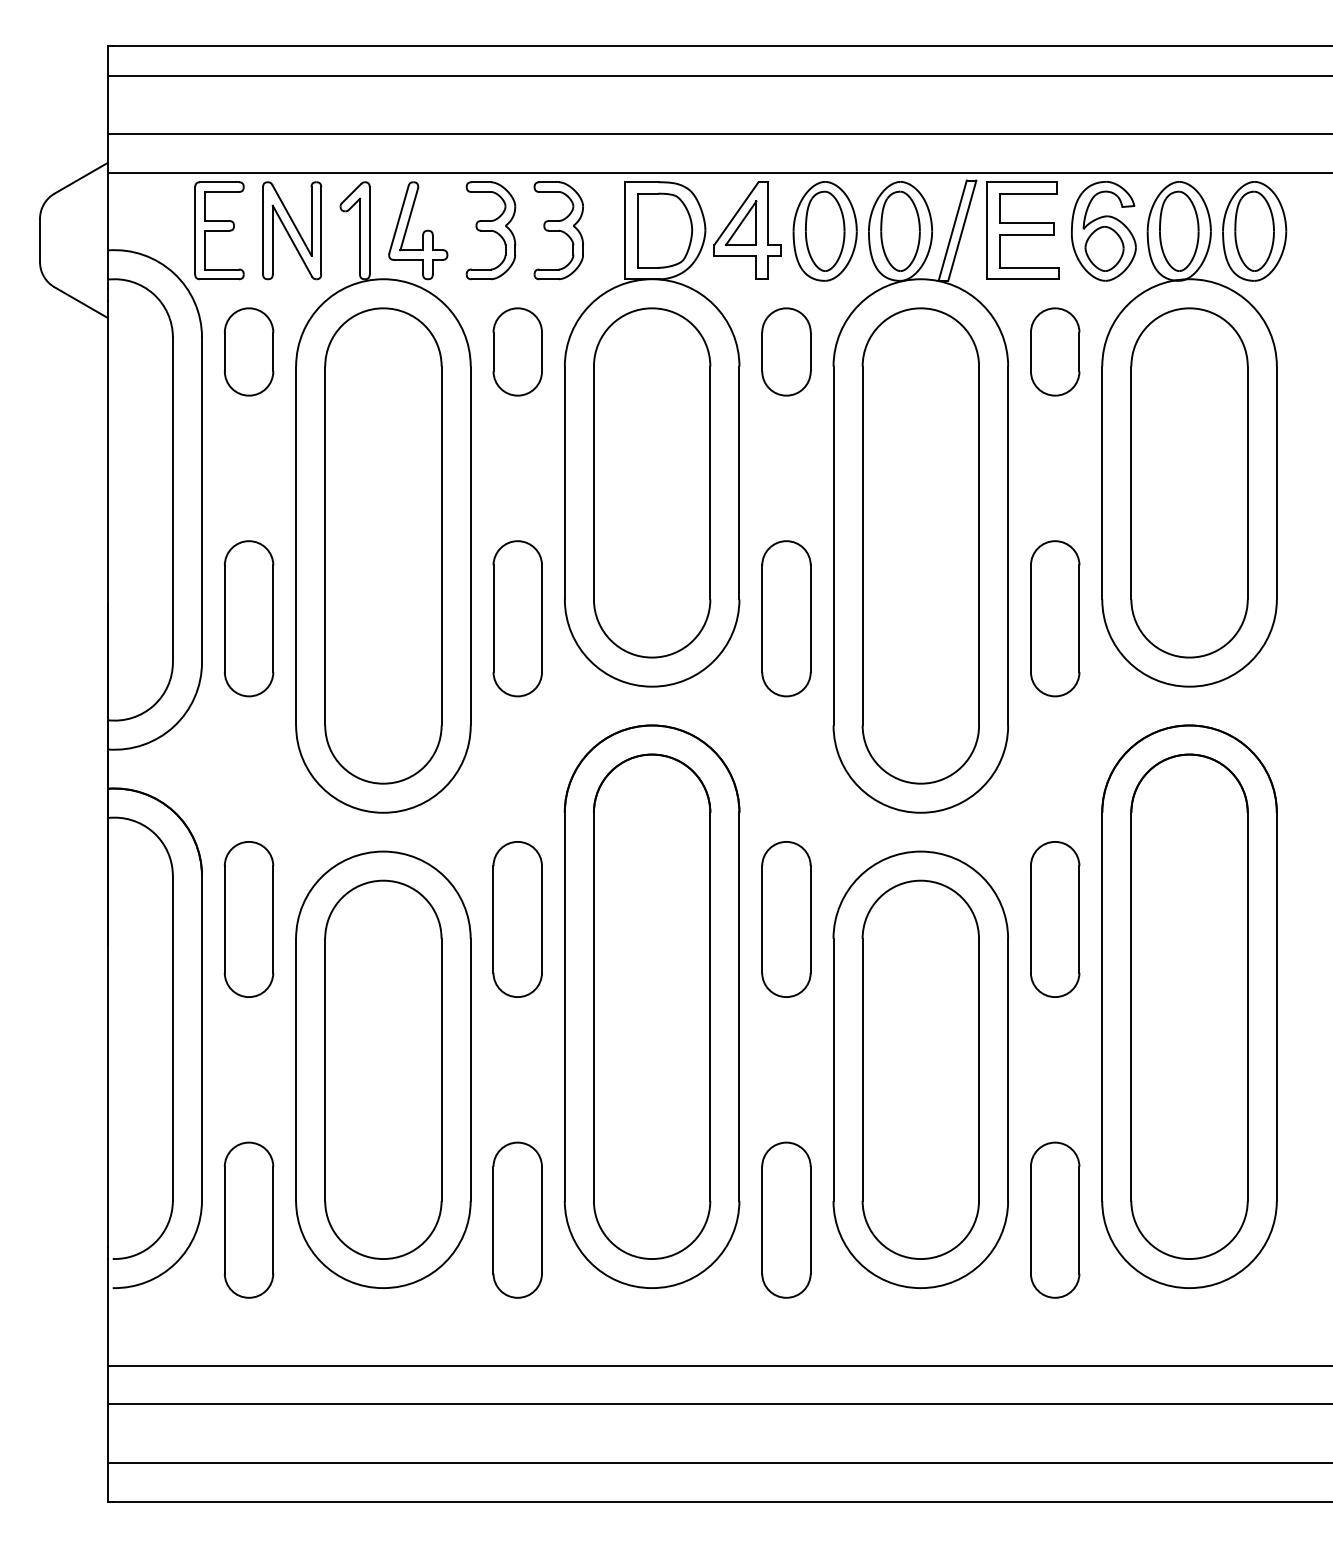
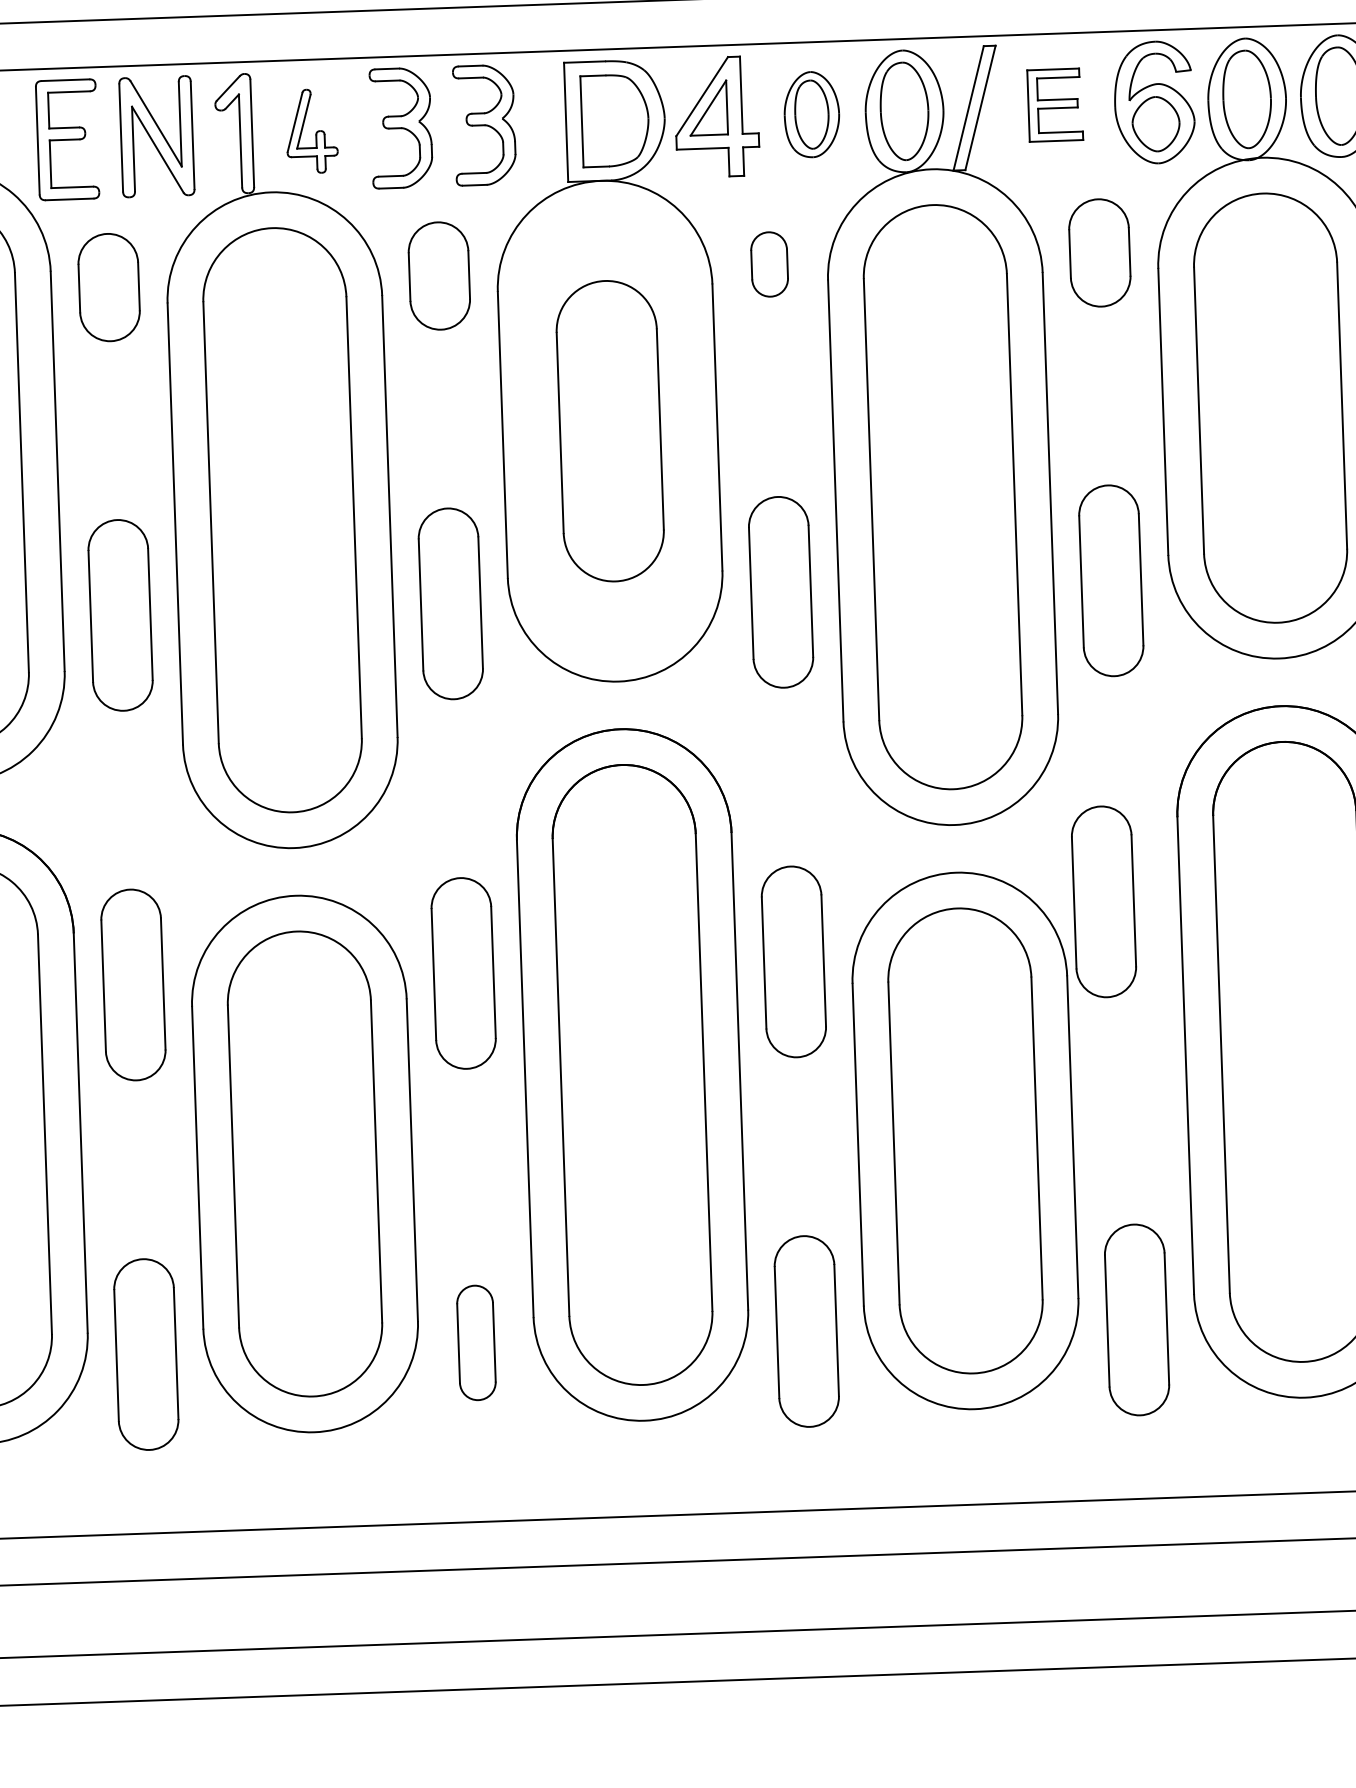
part: (418, 230) -> (312, 130), size x0.7
part: (1022, 230) -> (1054, 105), size x0.6
part: (824, 231) -> (811, 114), size x0.7
part: (786, 351) -> (769, 263), size x0.6
part: (652, 482) -> (610, 430), size x0.7
part: (1055, 919) -> (1104, 901), moved
part: (517, 1219) -> (476, 1342), size x0.6

